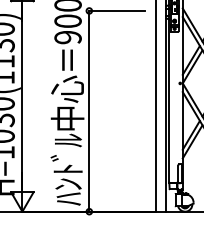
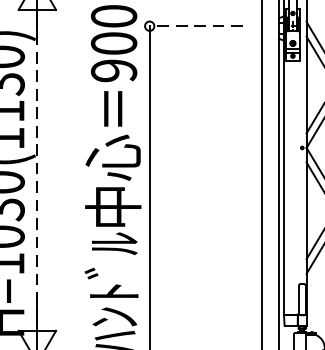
line: (116, 10) -> (195, 25), solid -> dashed
line: (22, 96) -> (37, 169), solid -> dashed

